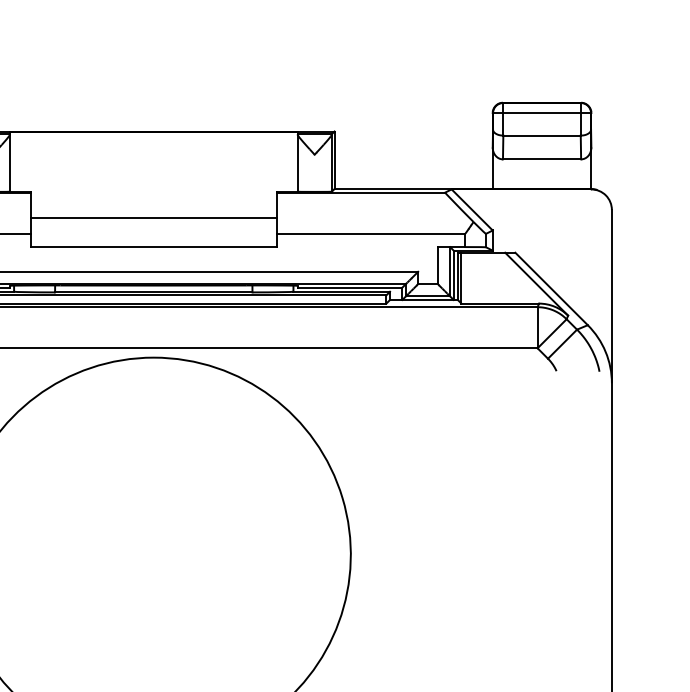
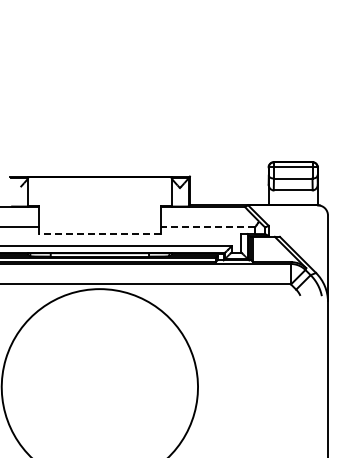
line: (152, 217) -> (99, 219), removed
line: (371, 233) -> (208, 227), solid -> dashed
line: (152, 245) -> (99, 233), solid -> dashed

